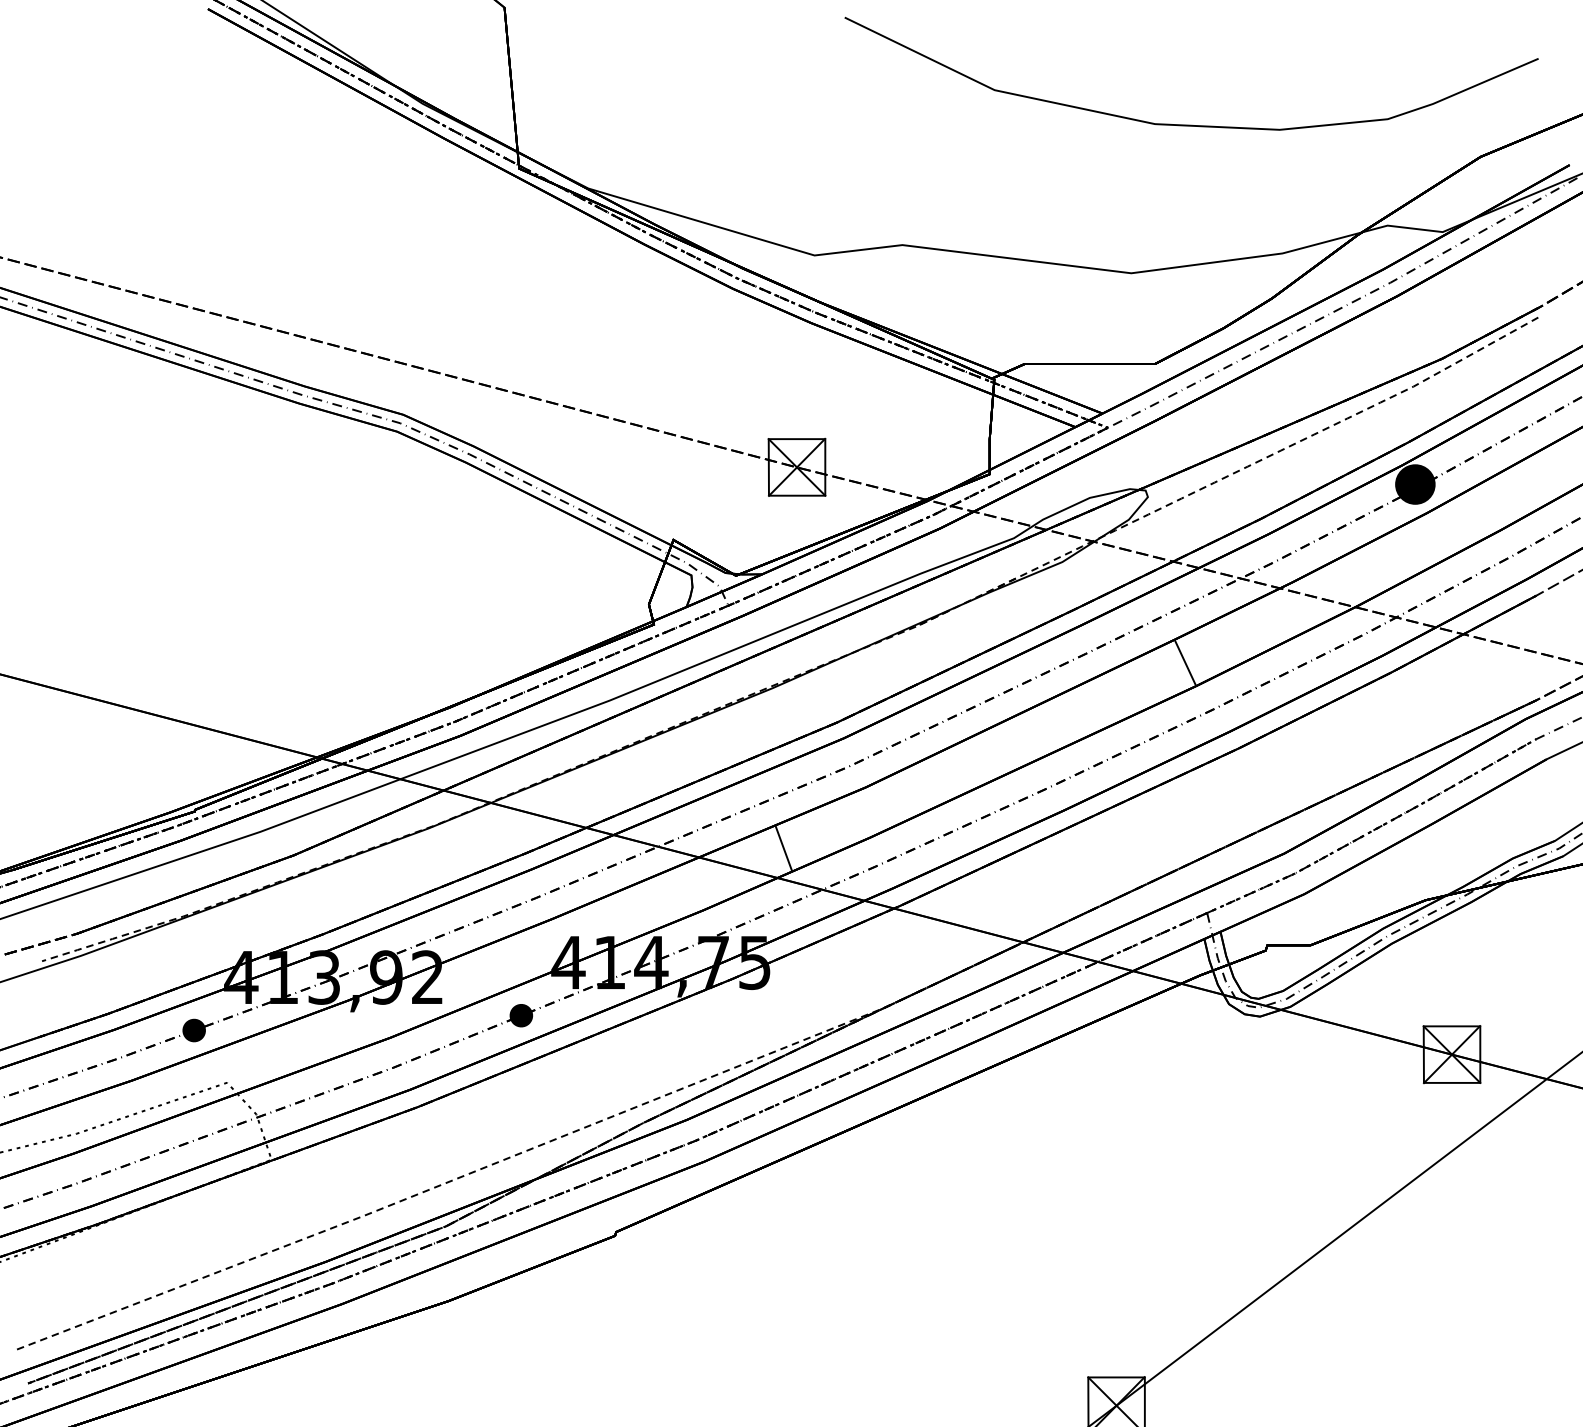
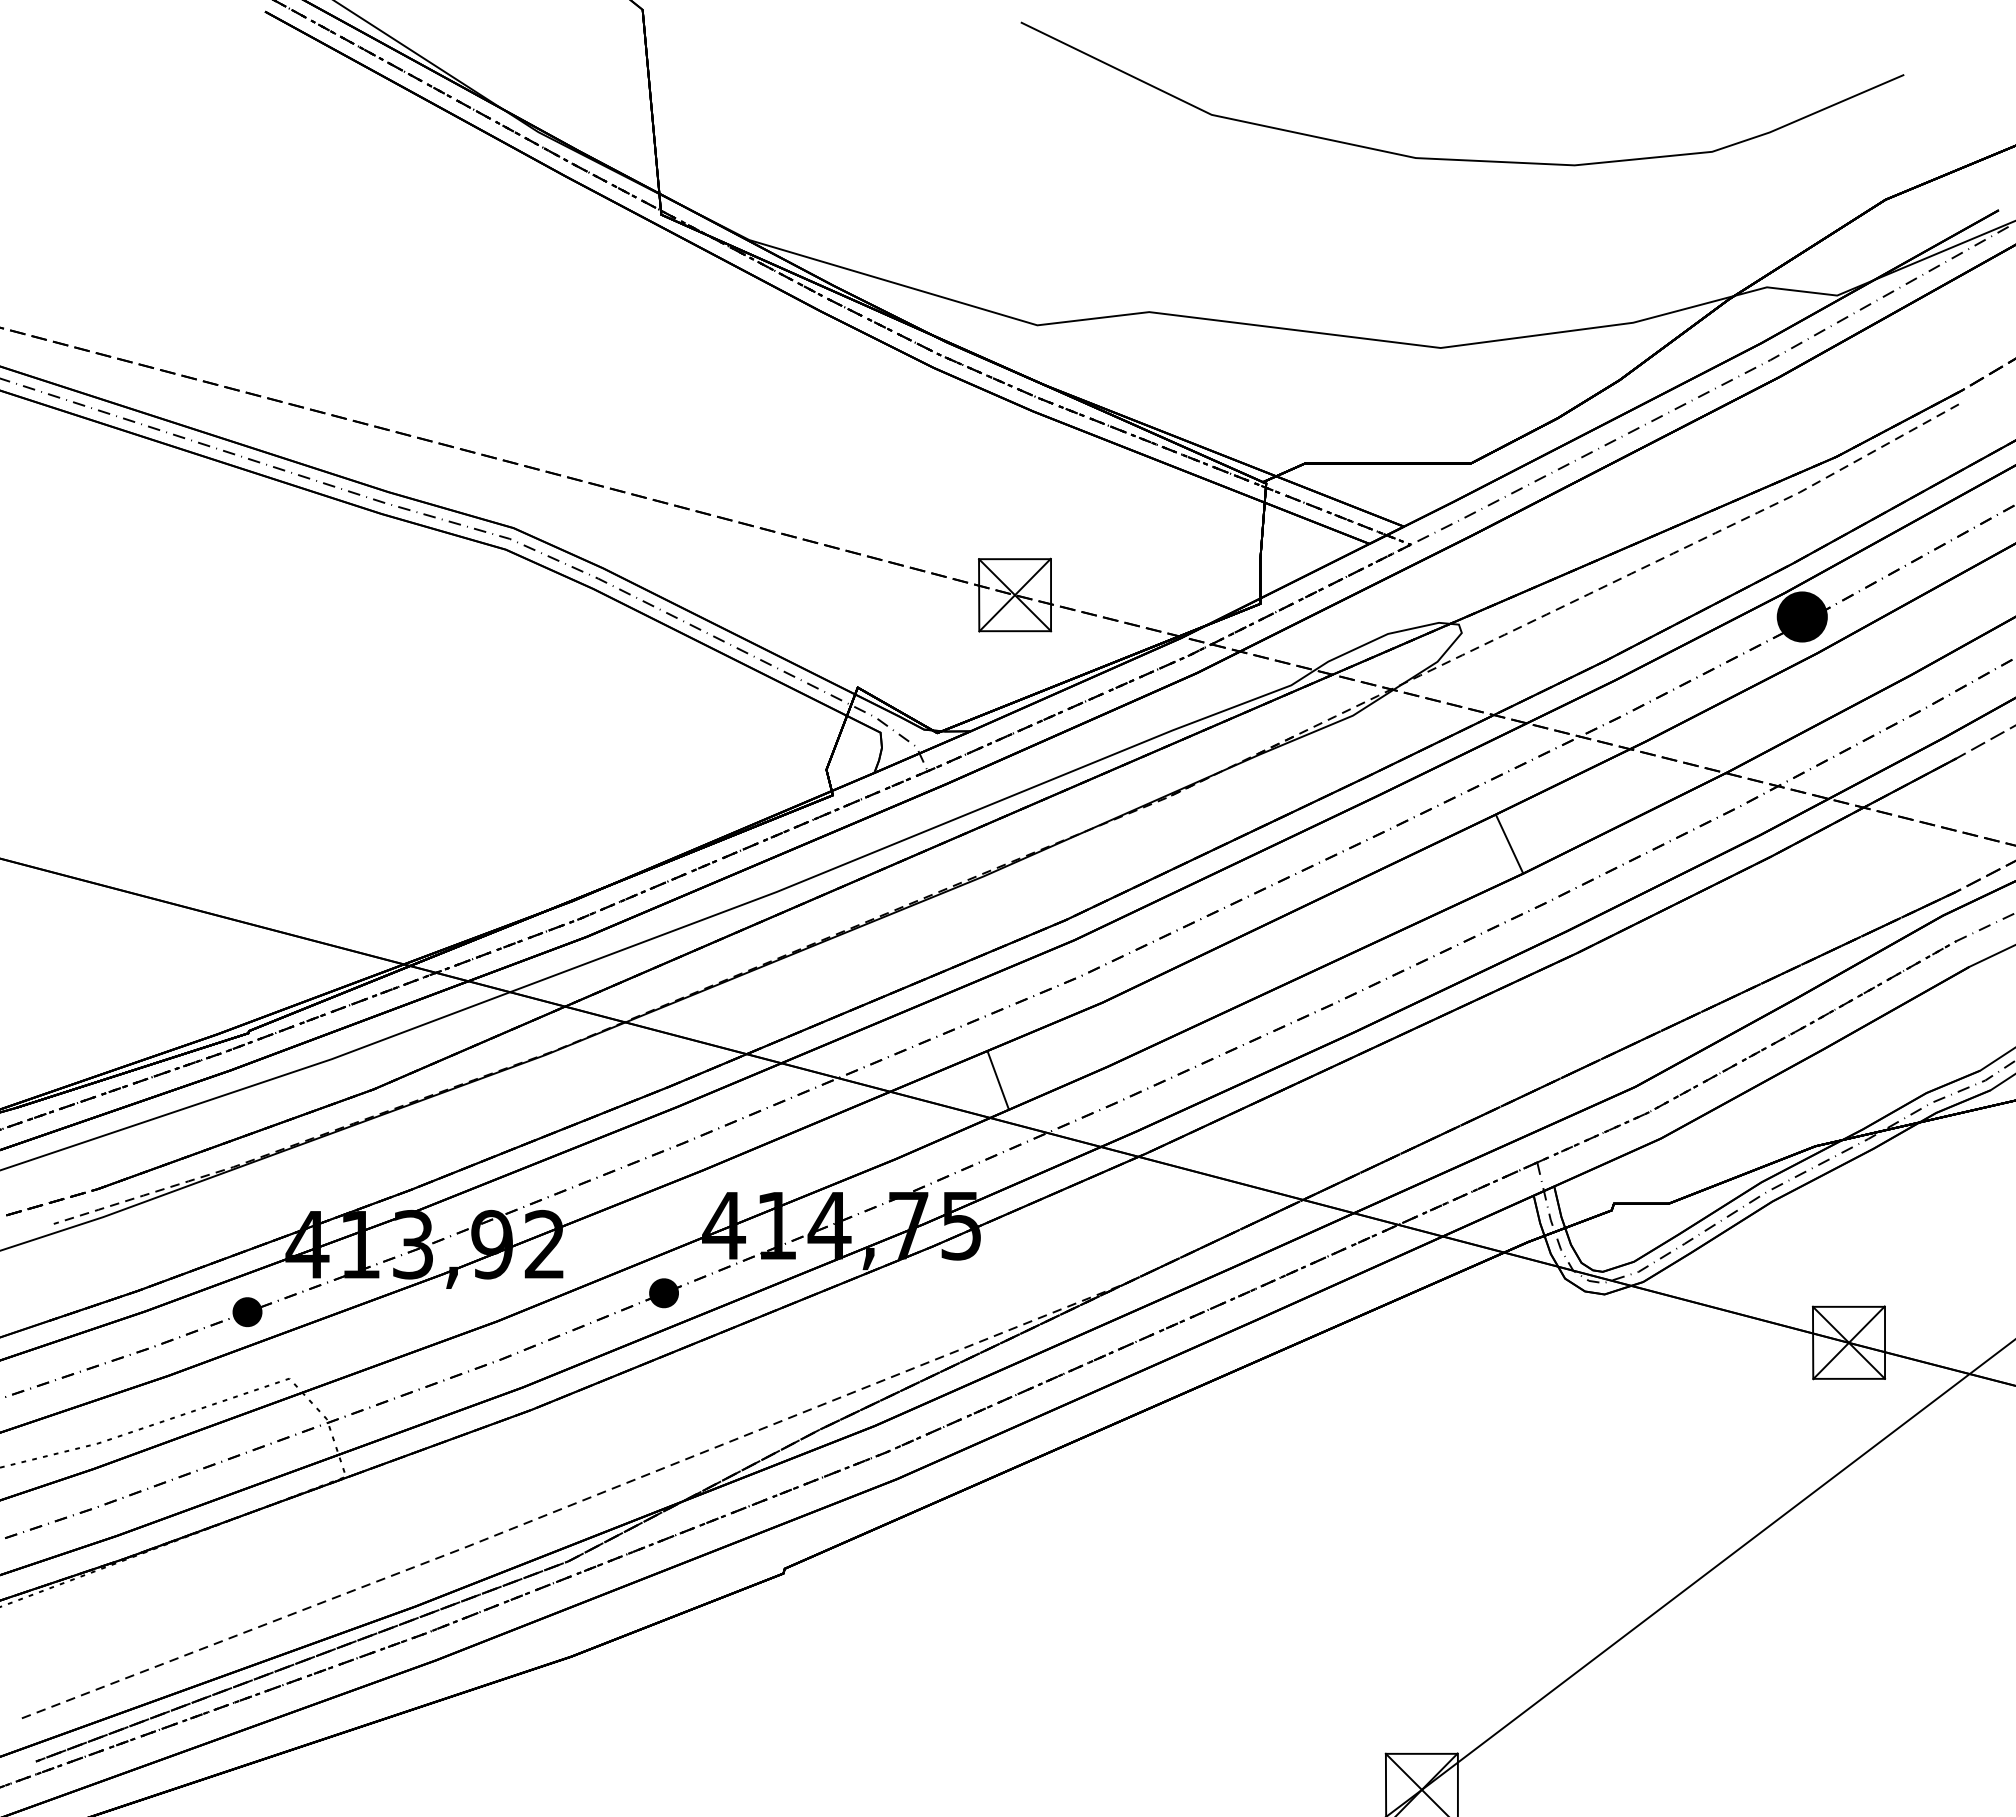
curve: (1184, 124) -> (1453, 158), moved

